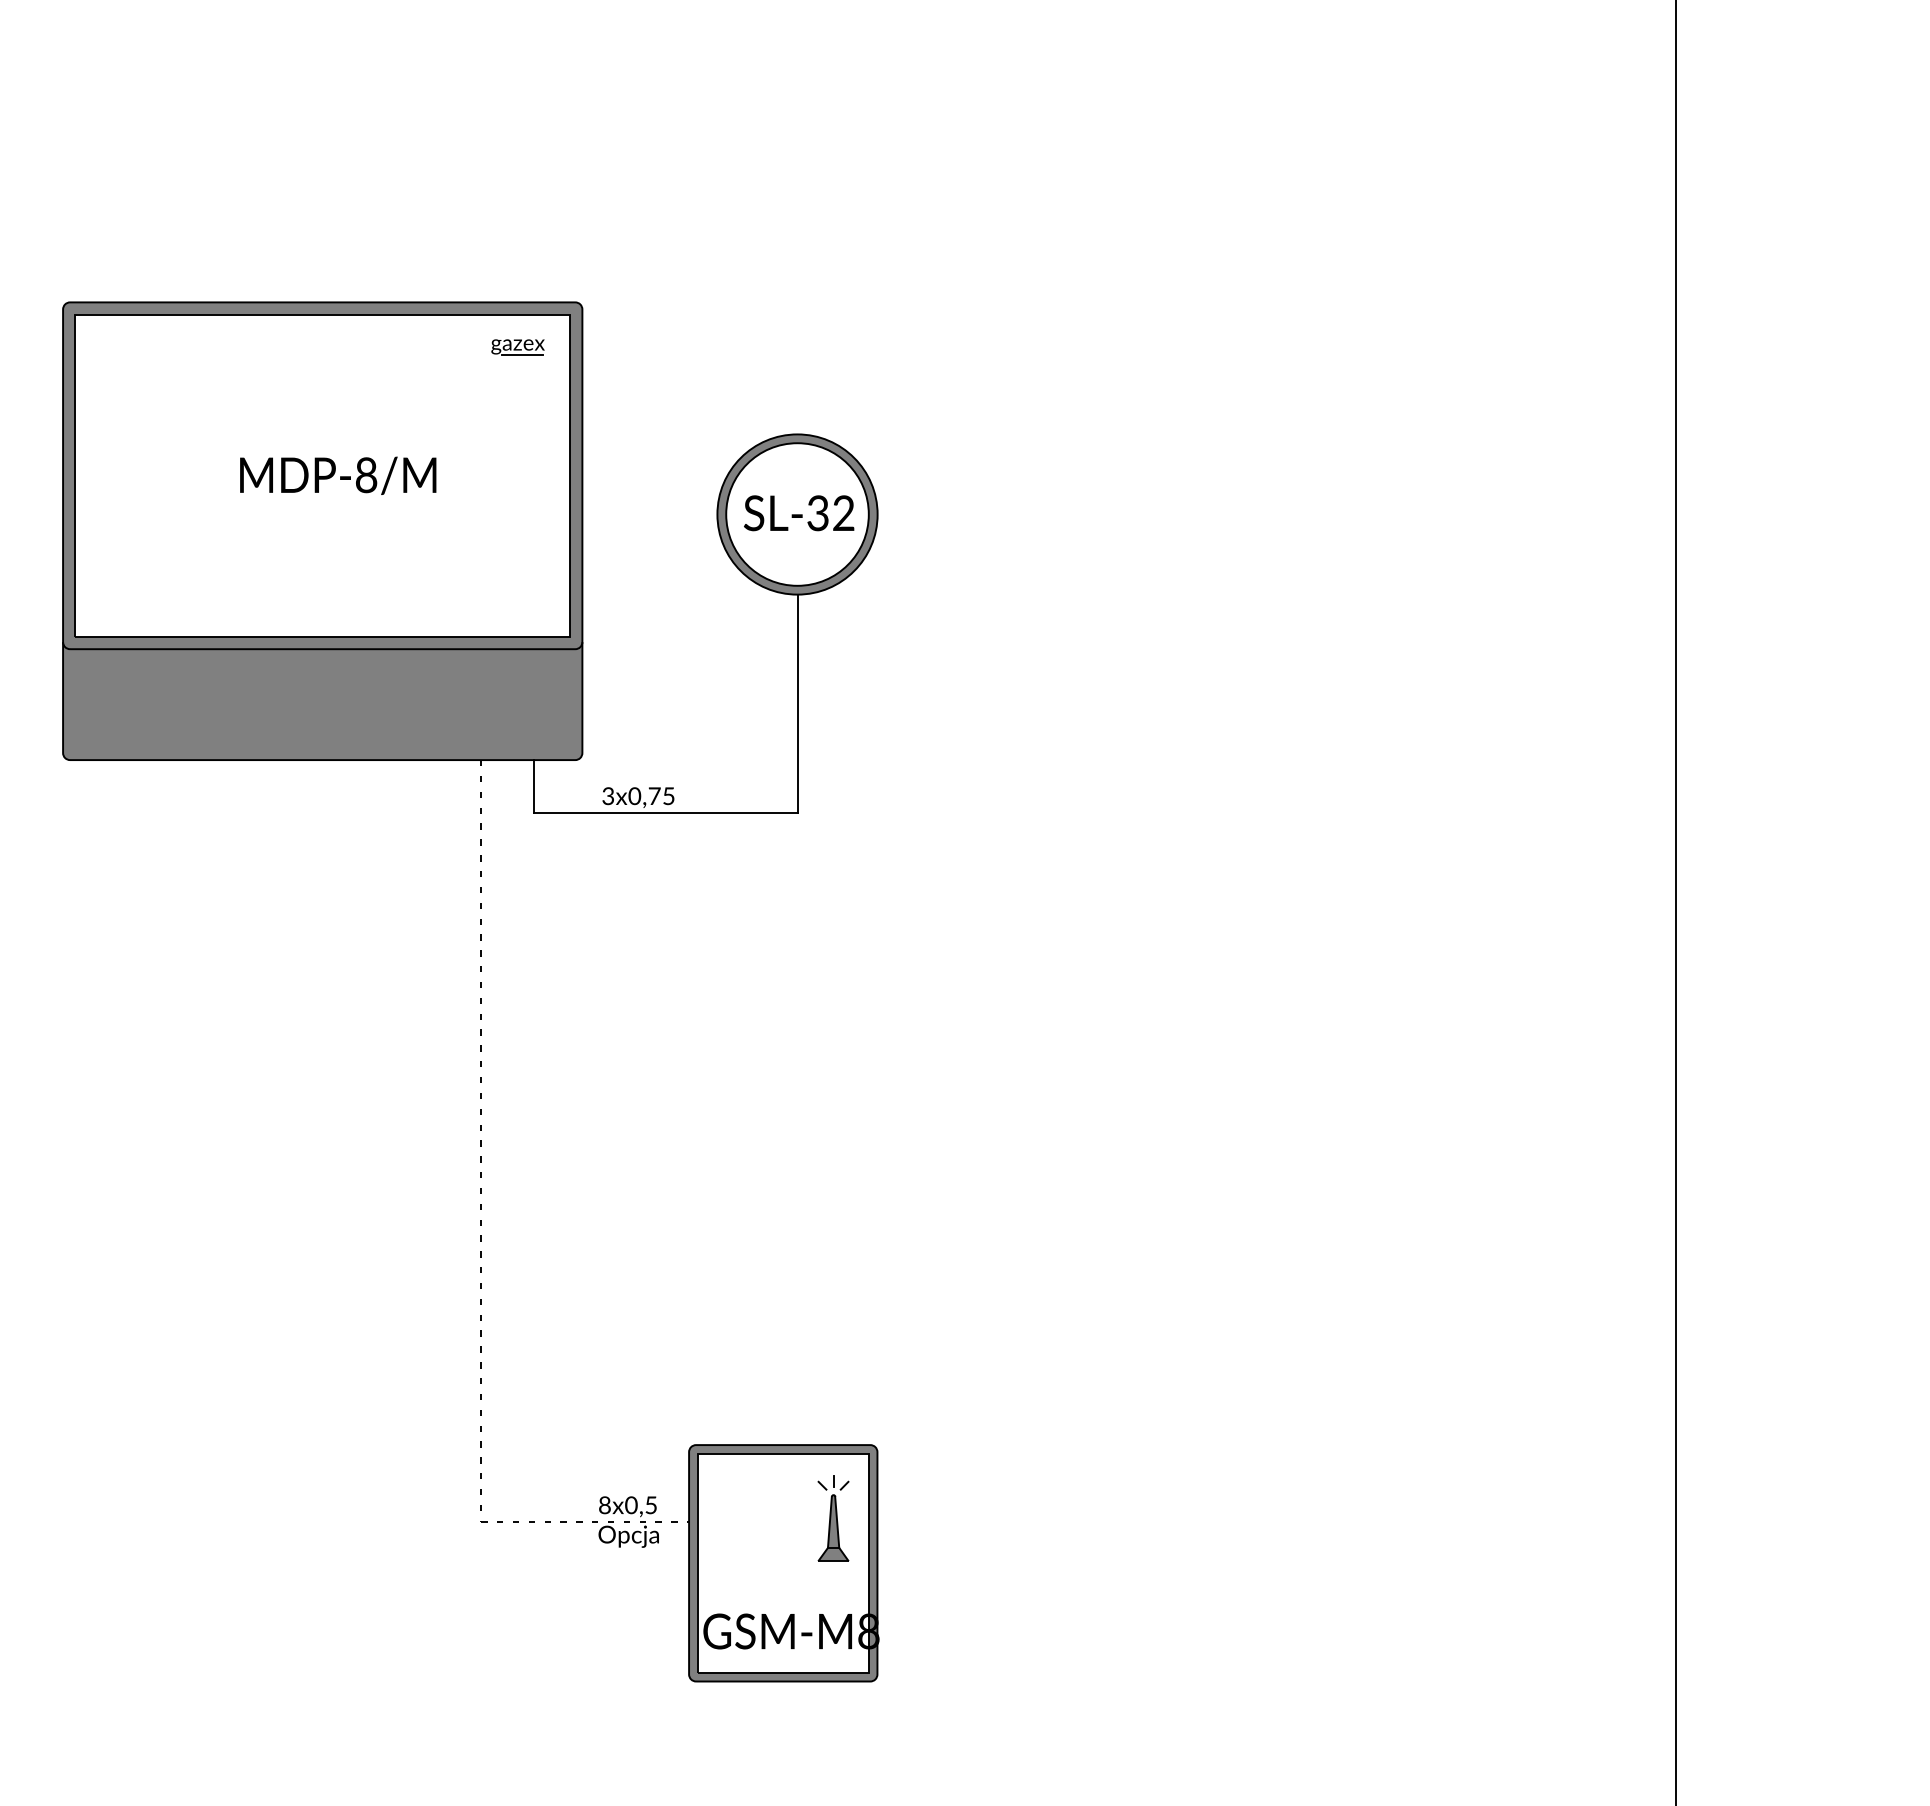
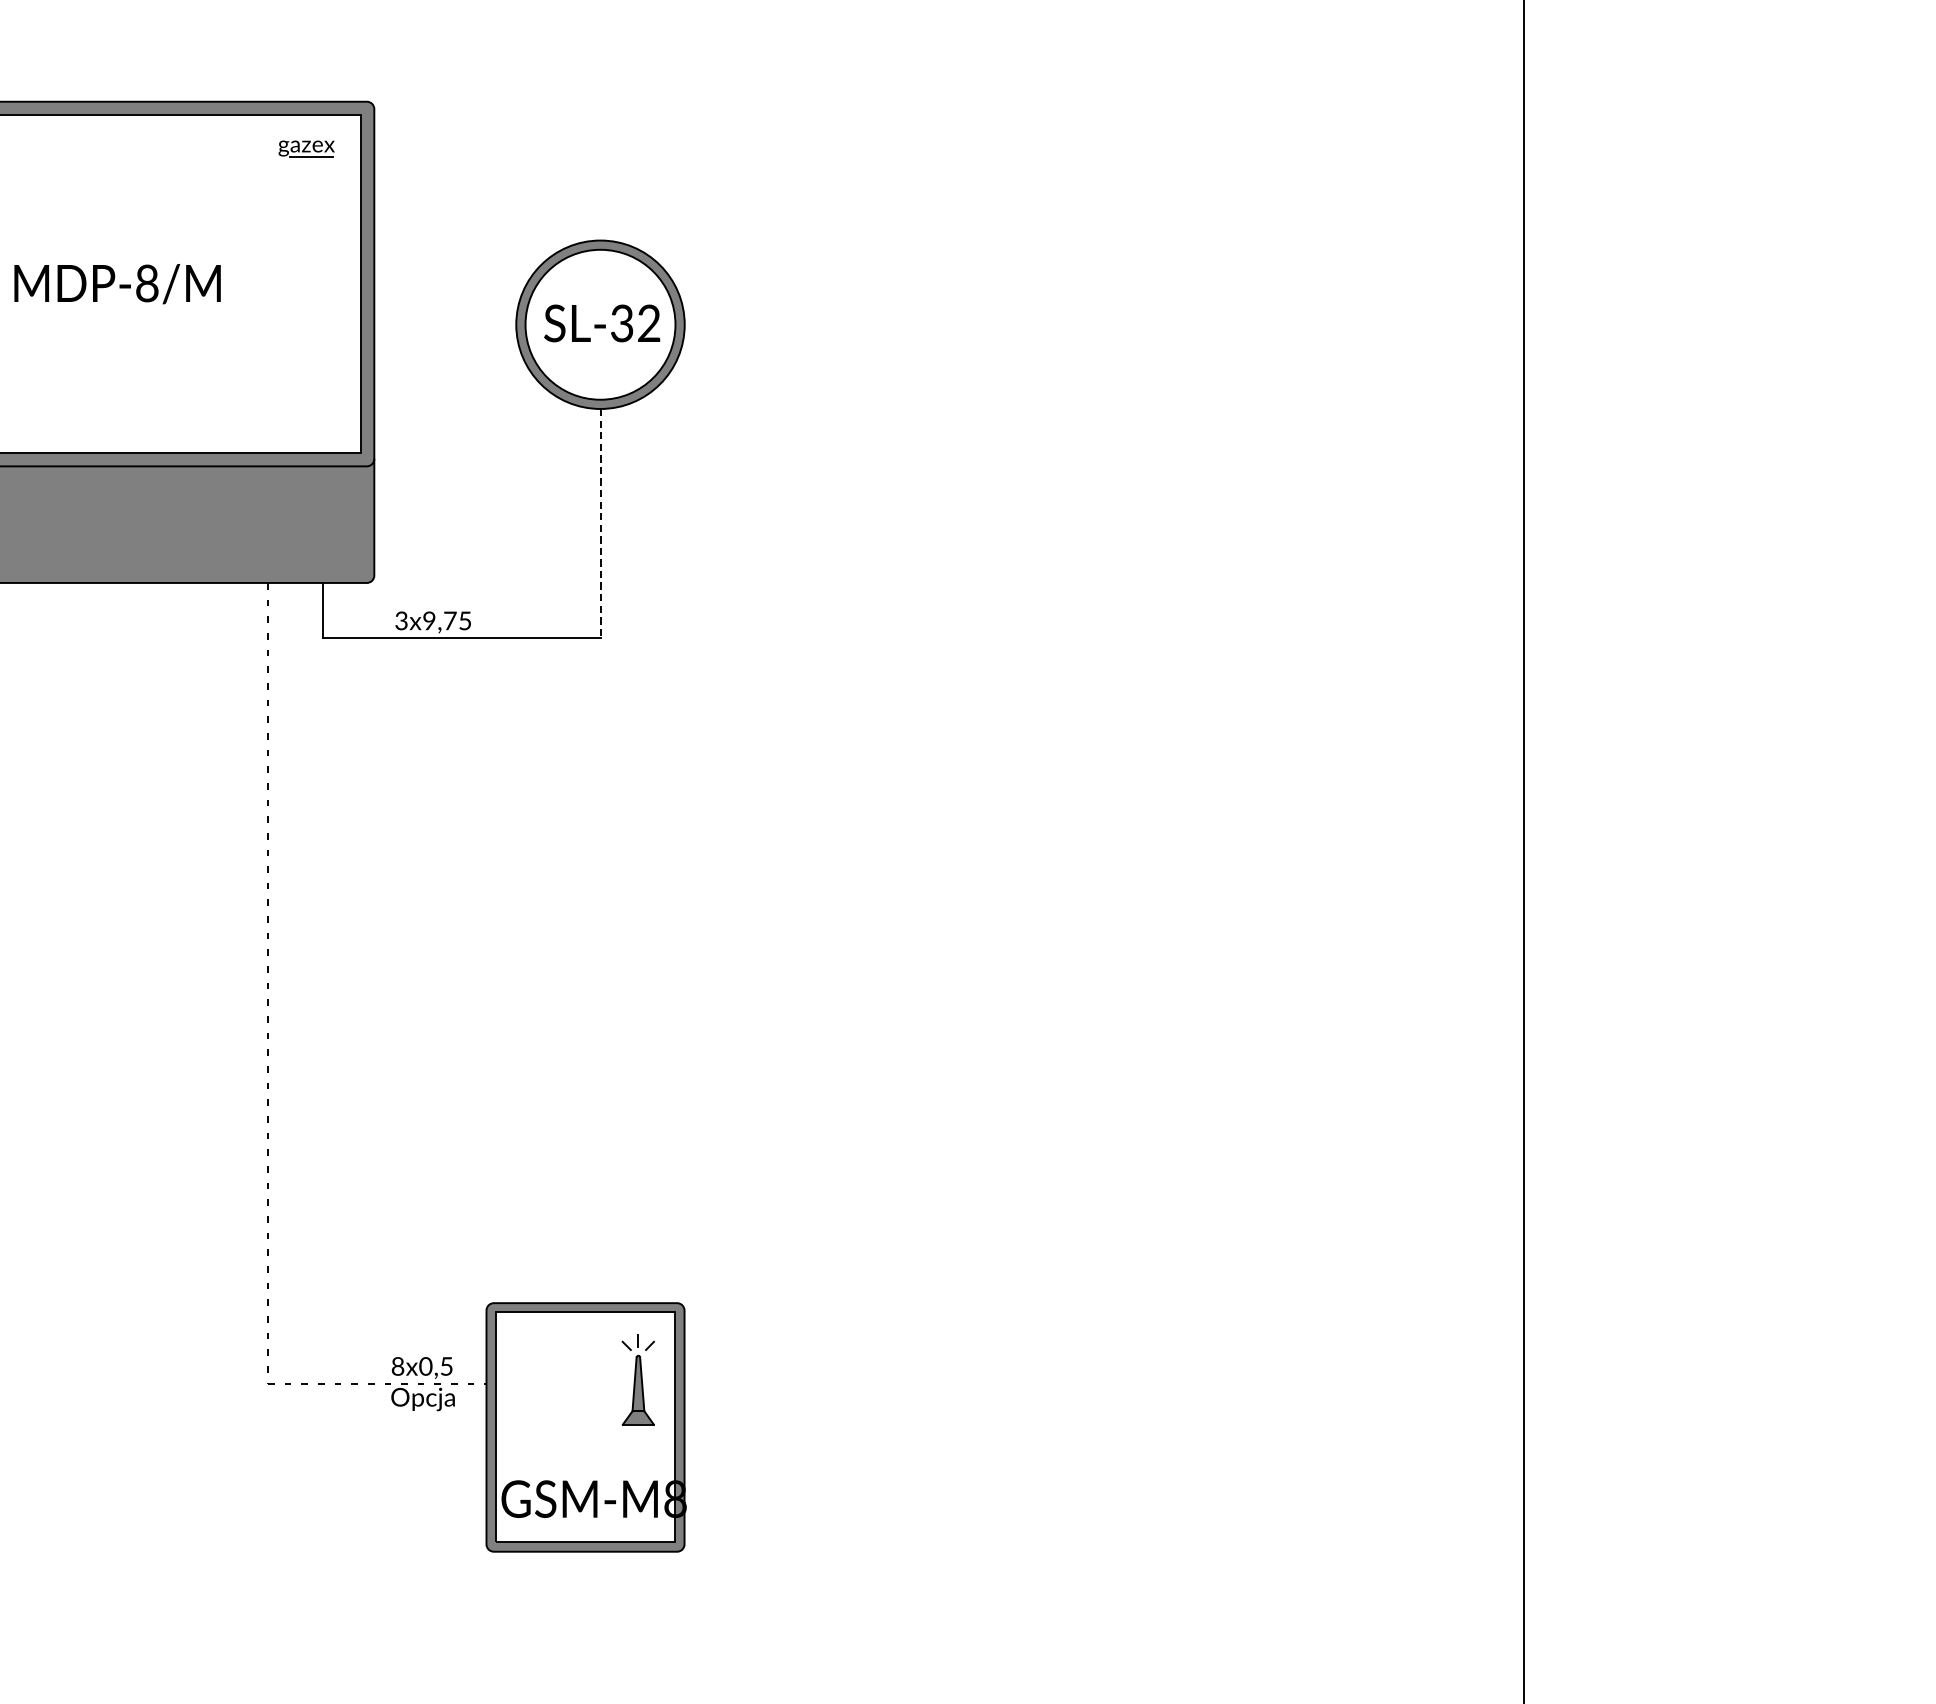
line: (797, 704) -> (600, 524), solid -> dashed
text: (634, 797) -> (429, 622), 3x0,75 -> 3x9,75

